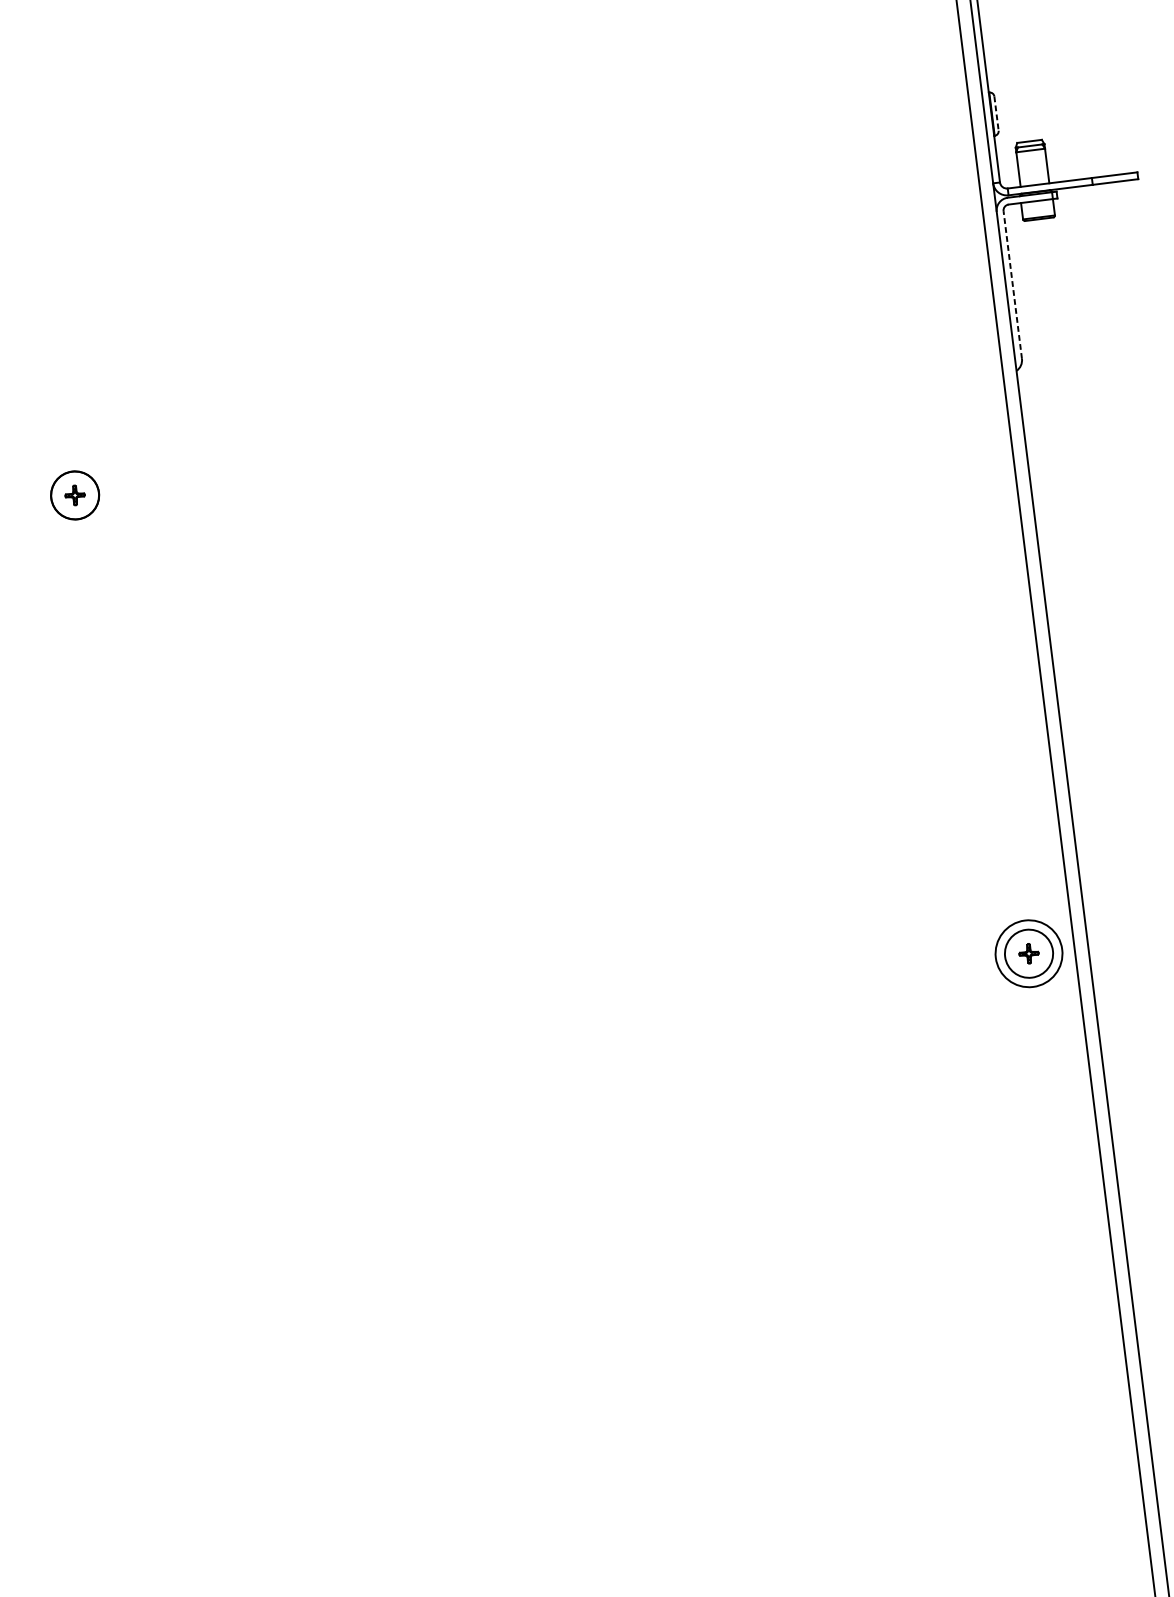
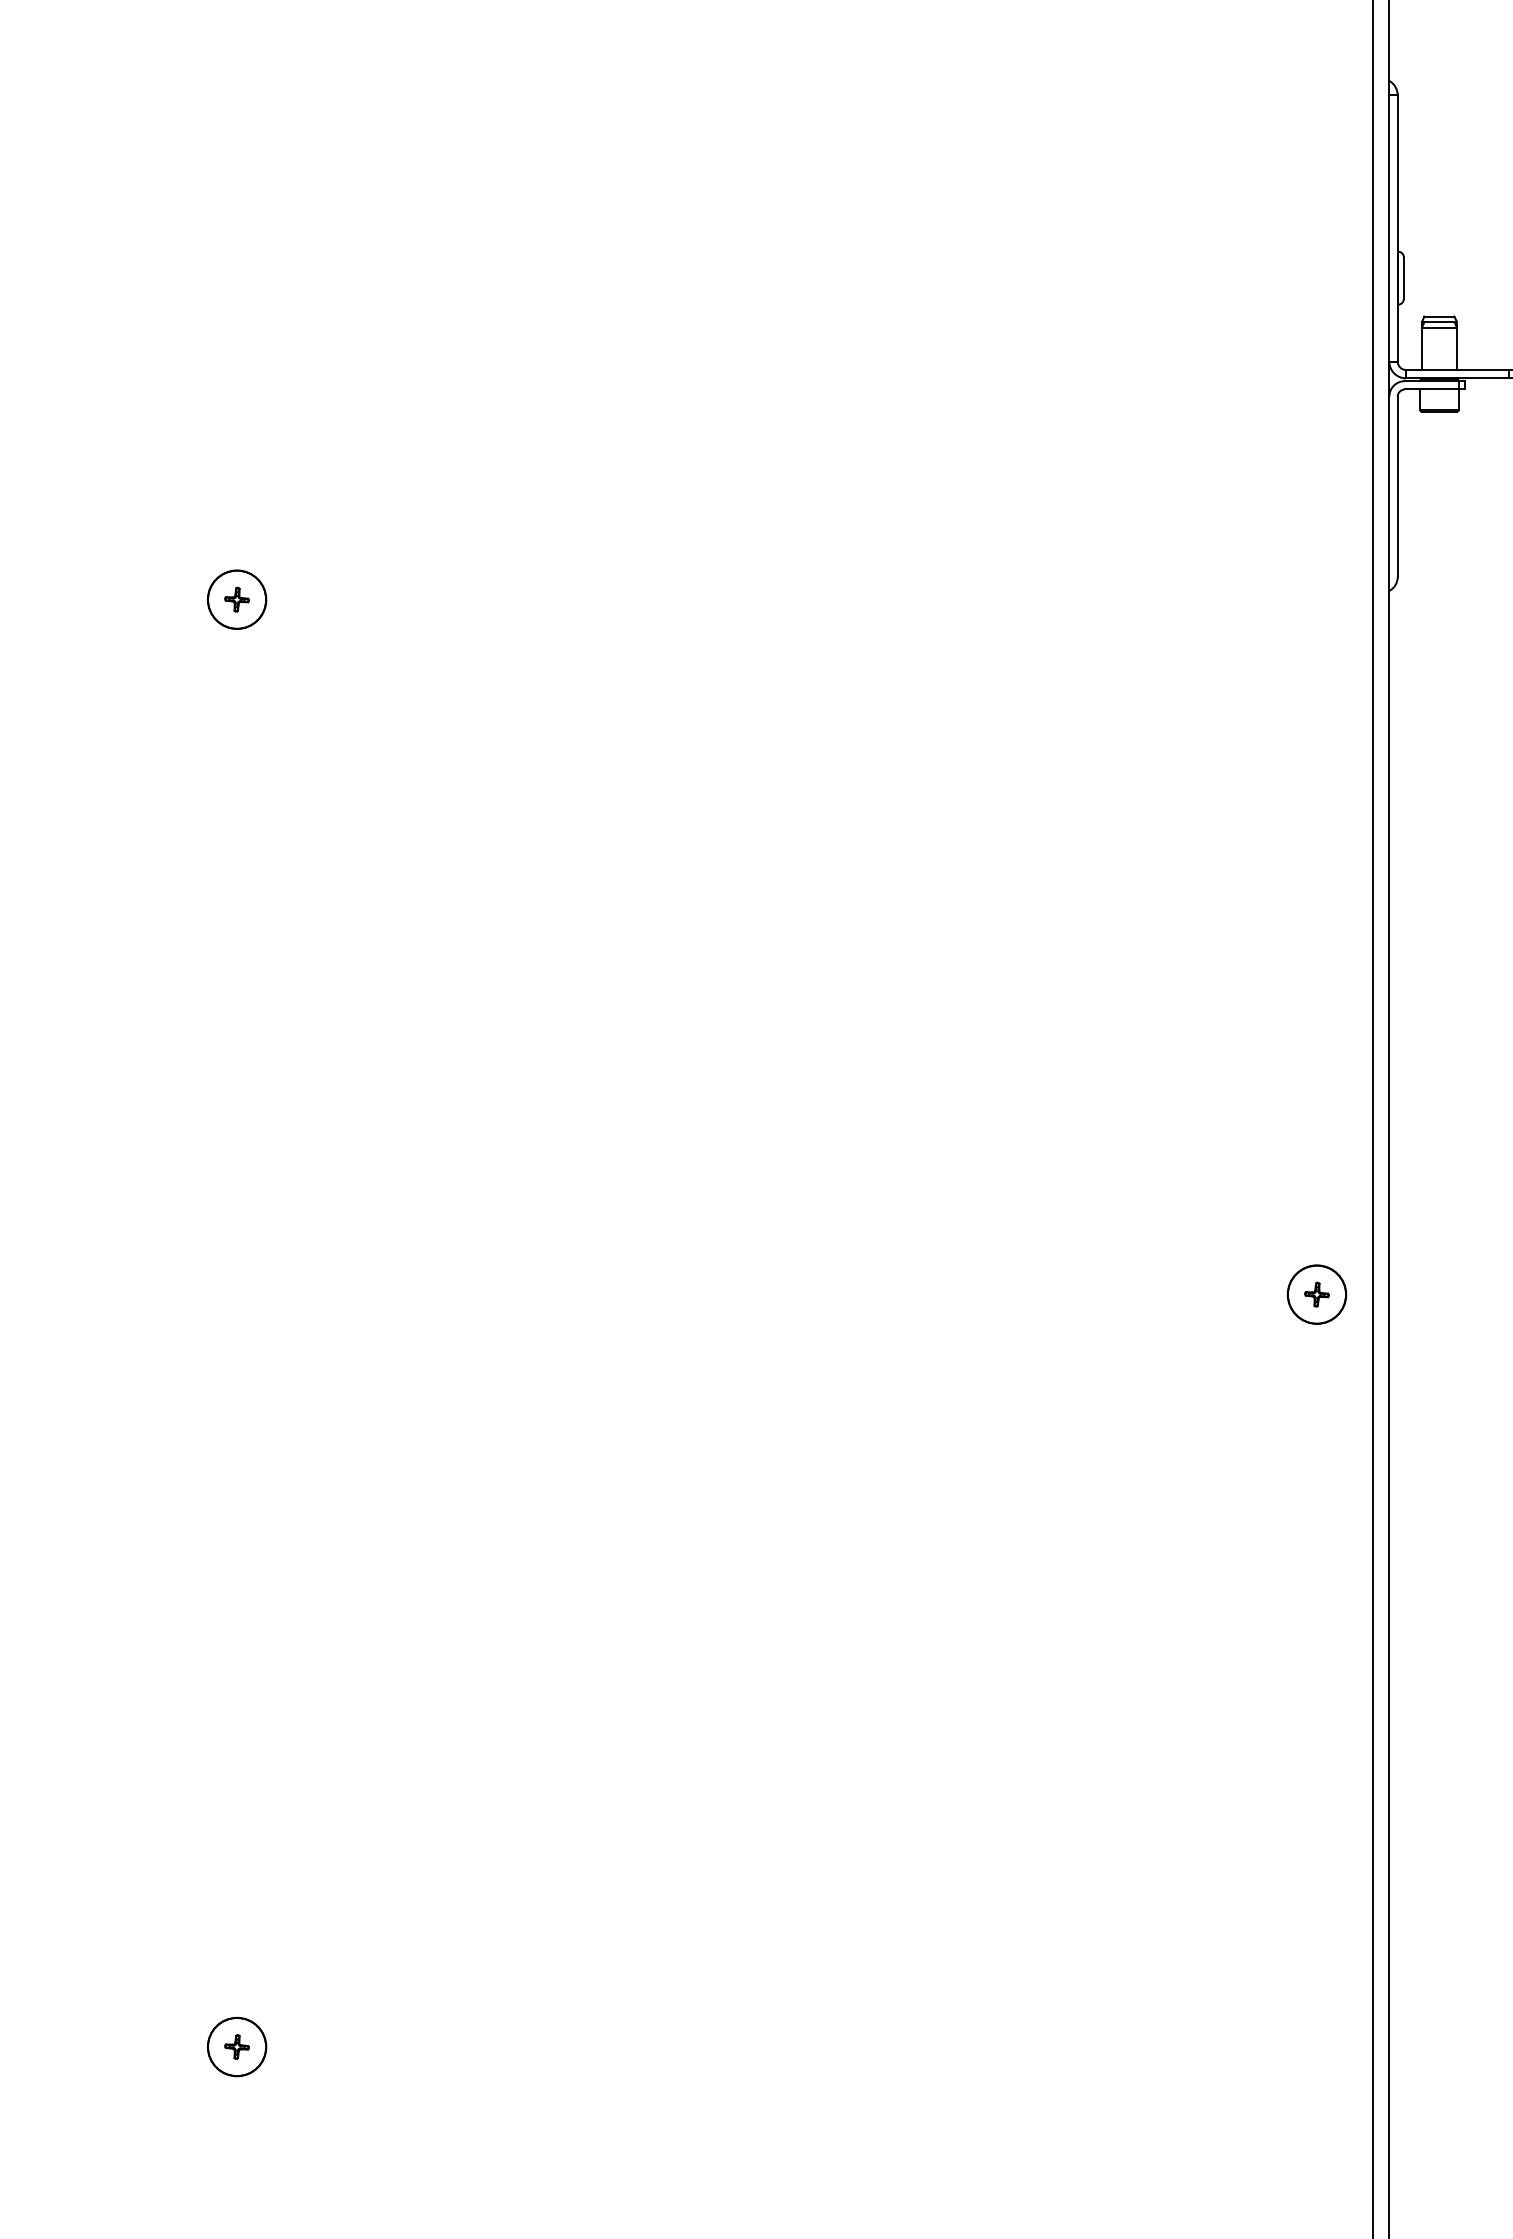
line: (996, 113) -> (1403, 278), dashed -> solid
line: (1012, 284) -> (1397, 486), dashed -> solid
circle: (1028, 953) -> (1316, 1294), size x0.71

